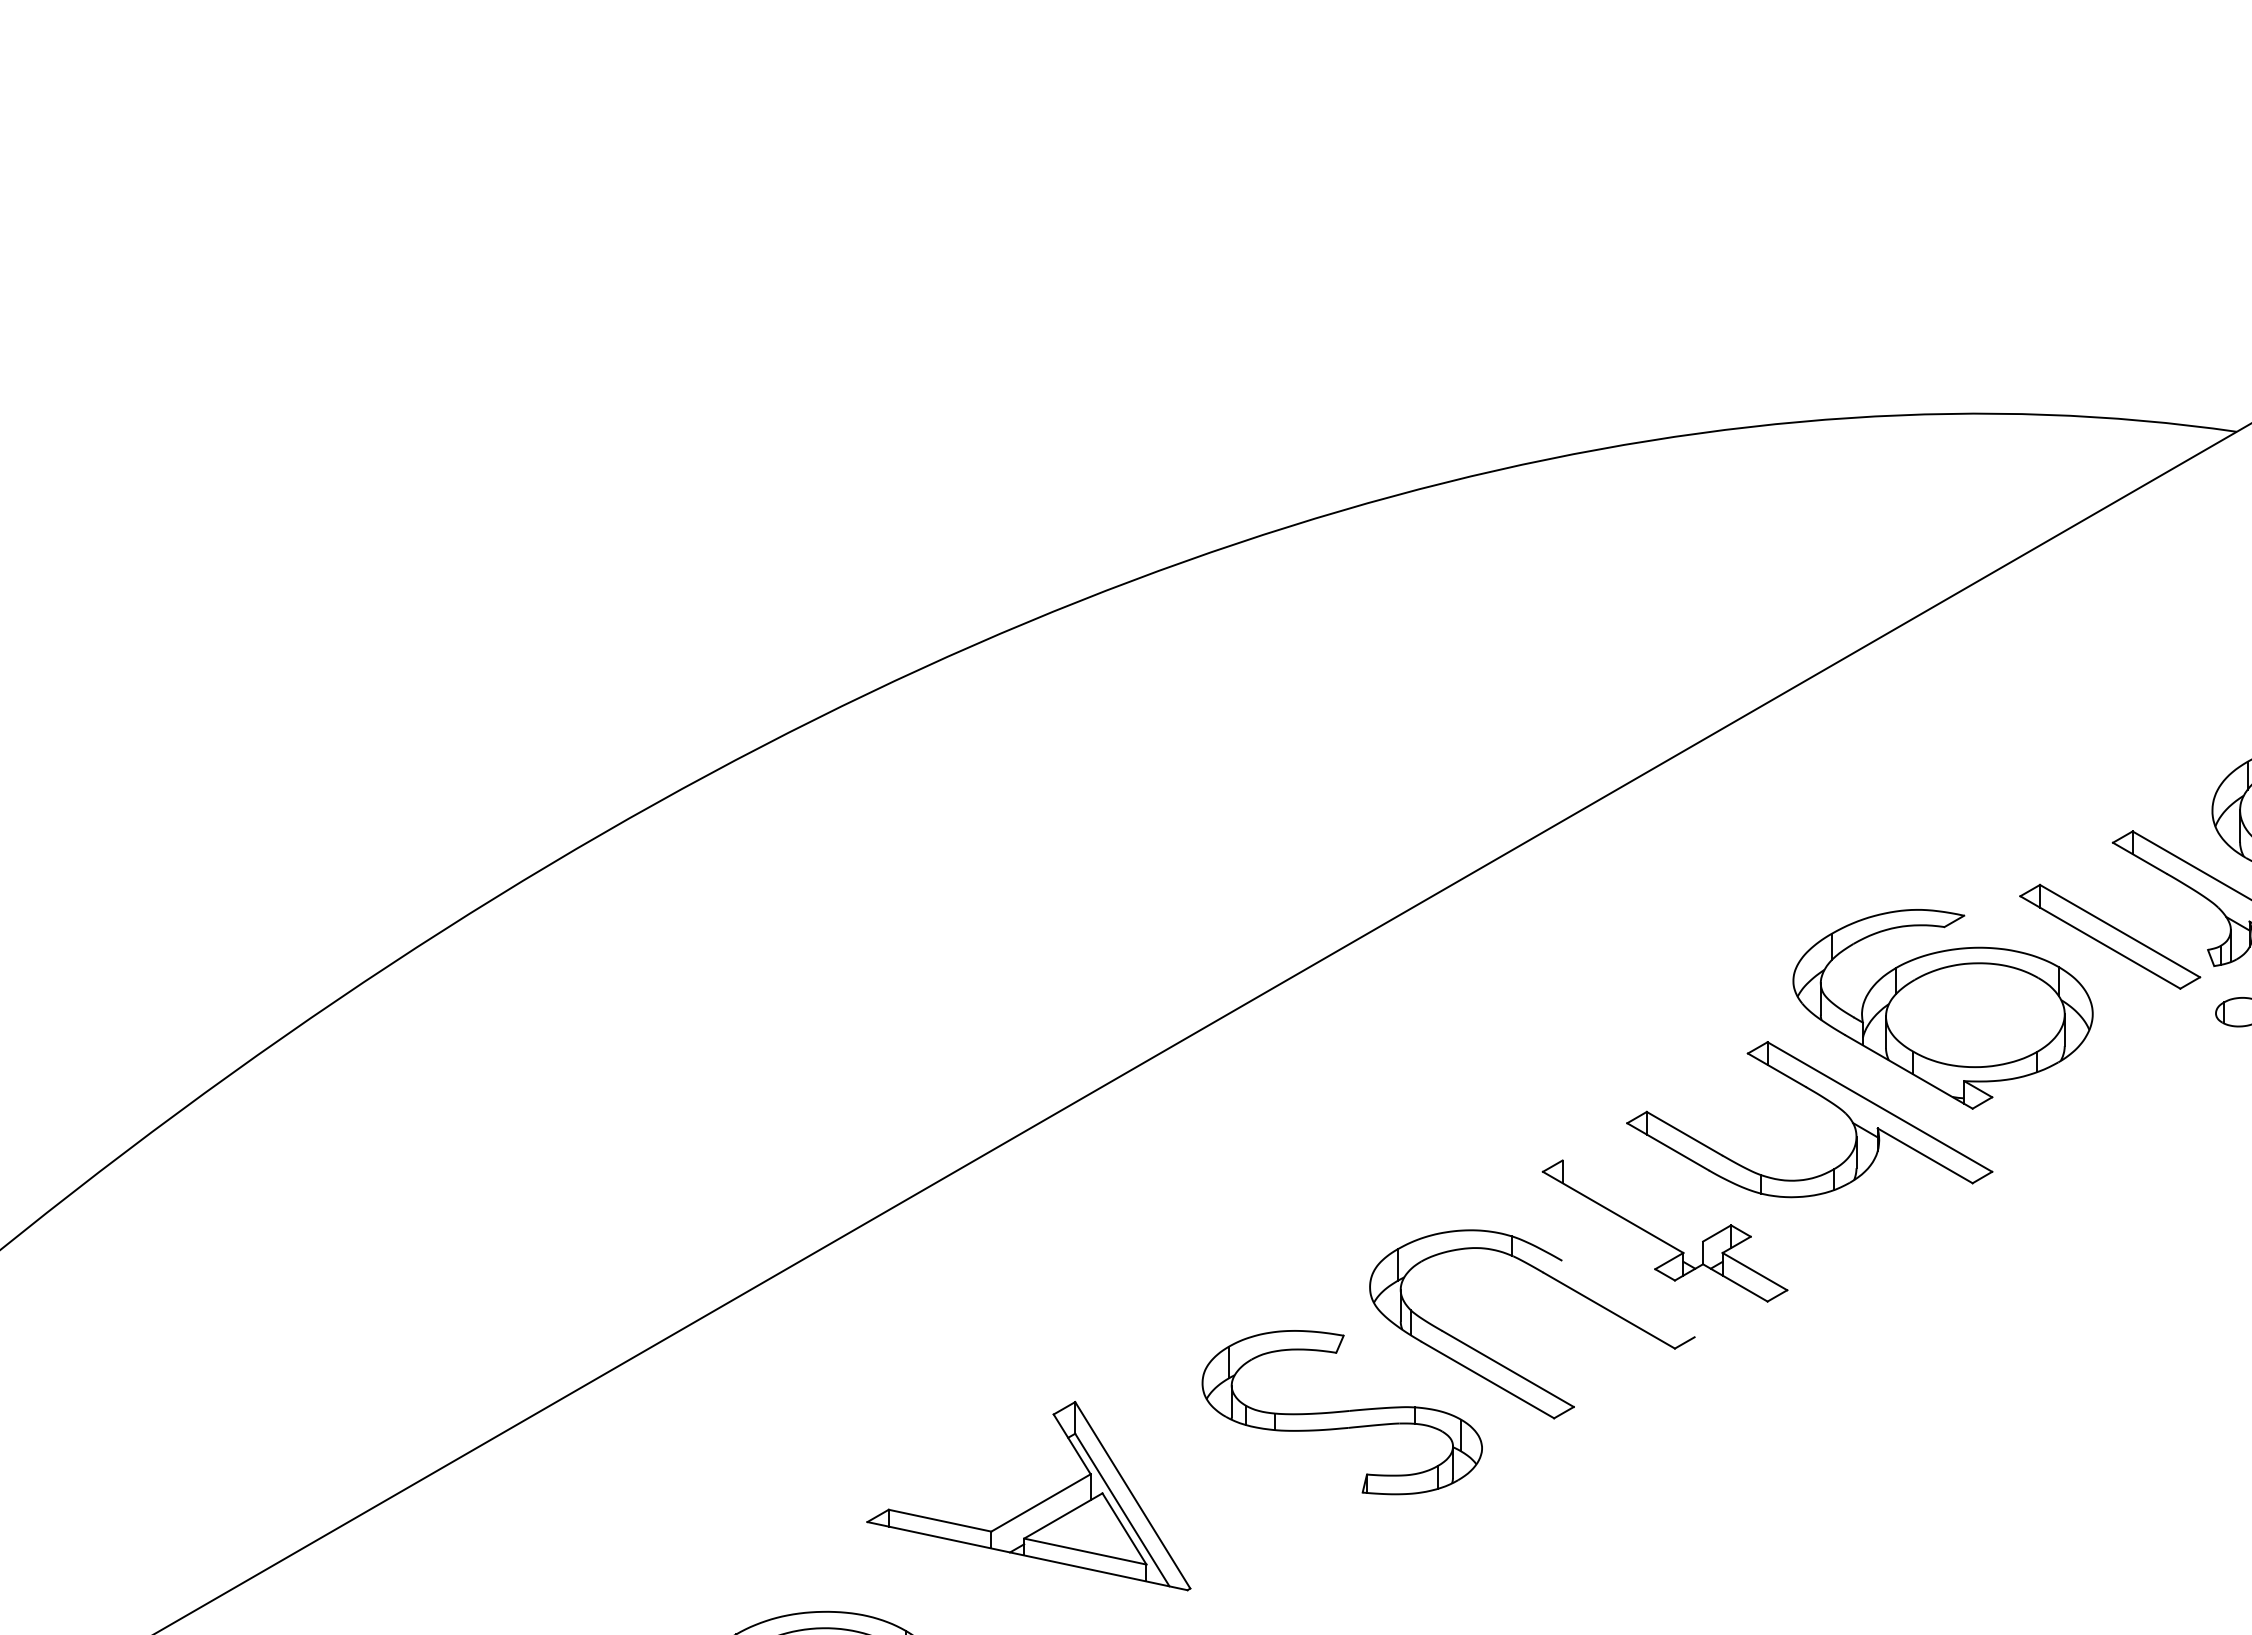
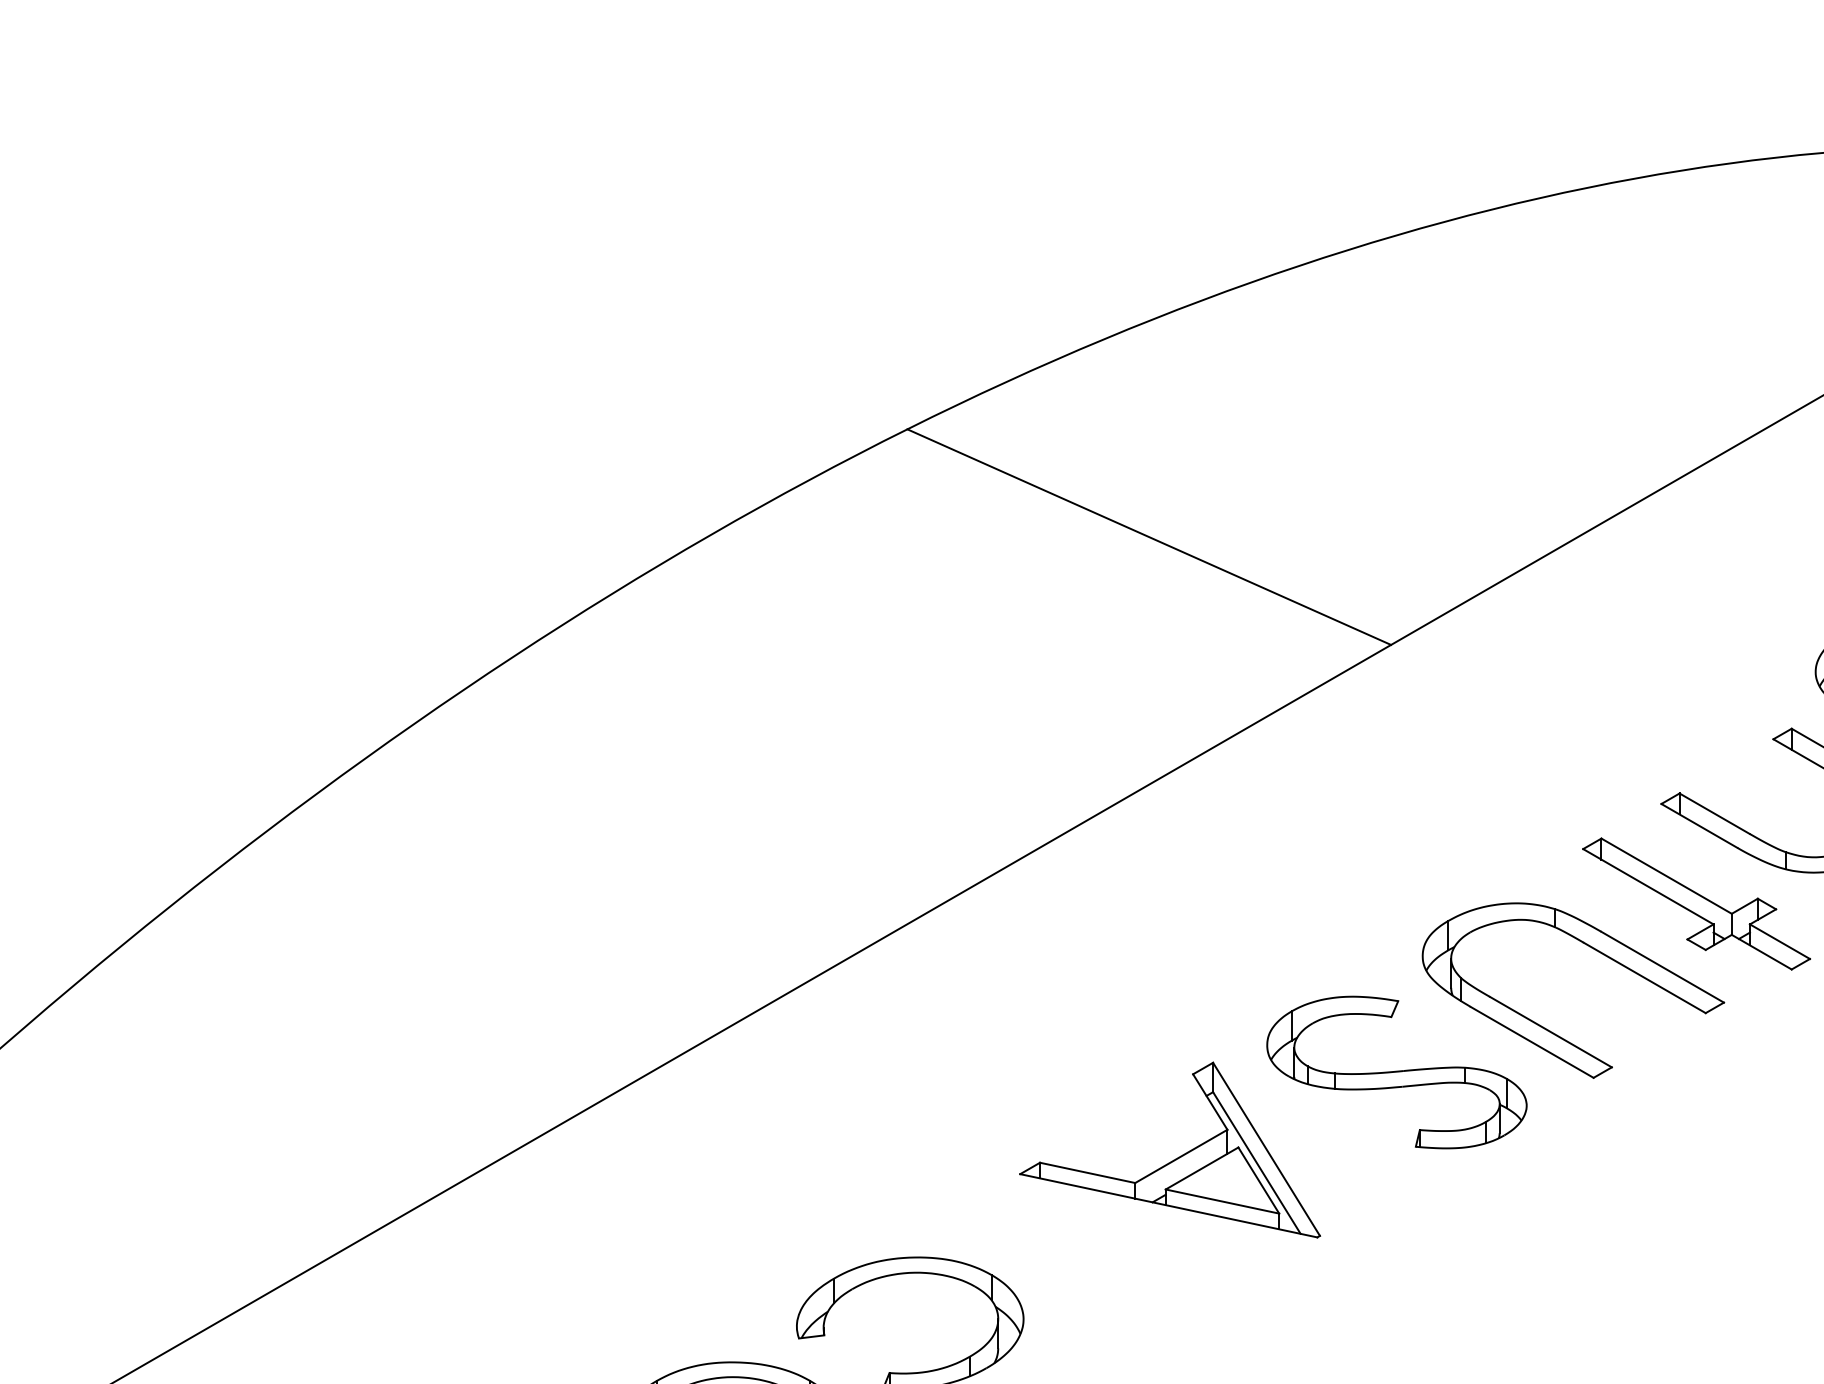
line: (1075, 835) -> (1149, 536), added
line: (1632, 1200) -> (1666, 875), added
line: (1628, 1298) -> (1662, 966), added
part: (1034, 1505) -> (1175, 1158), moved

